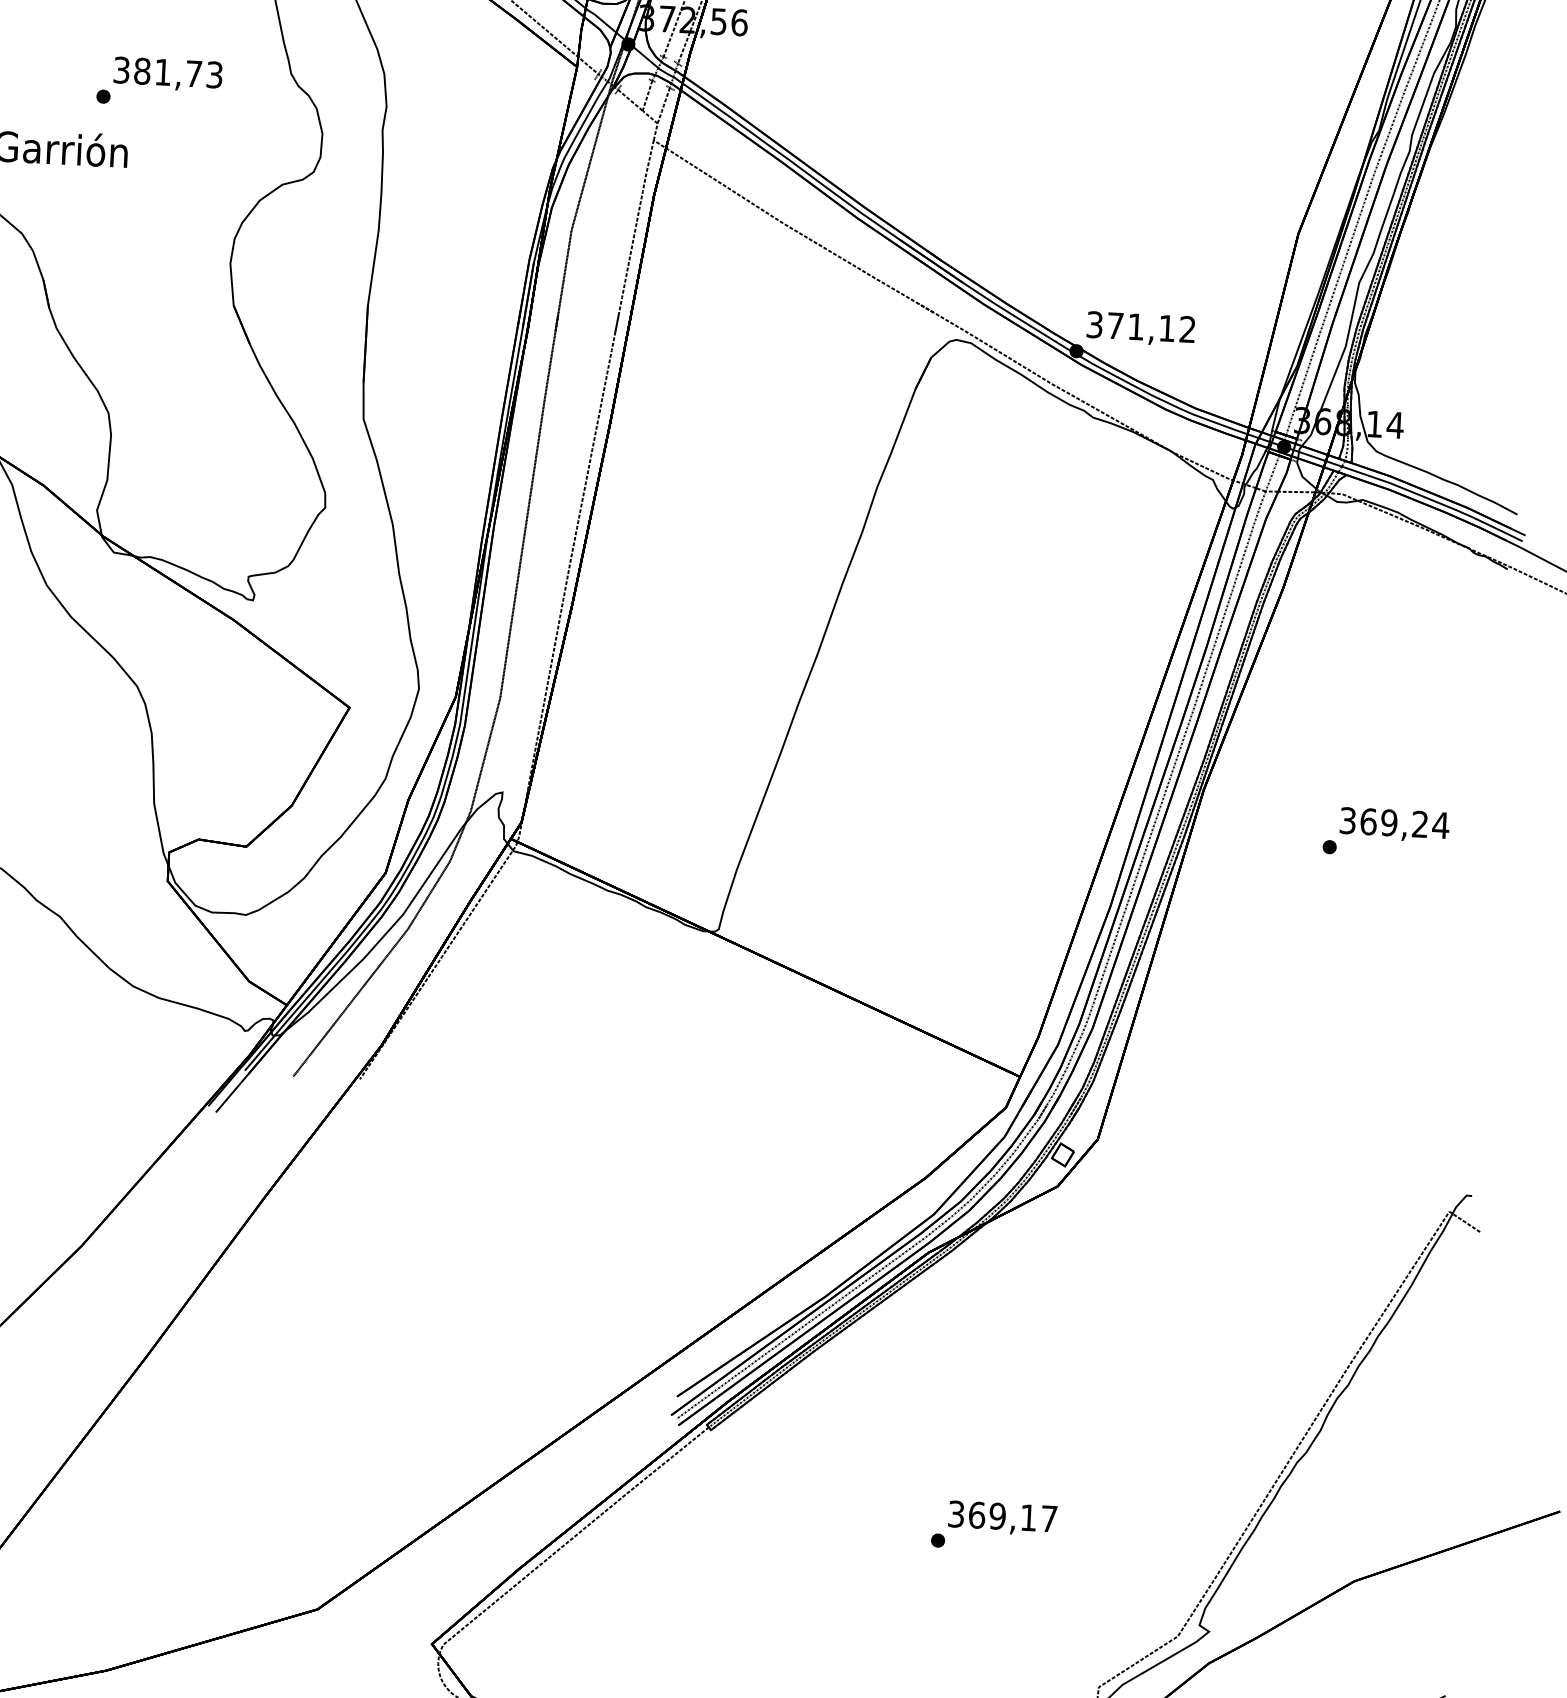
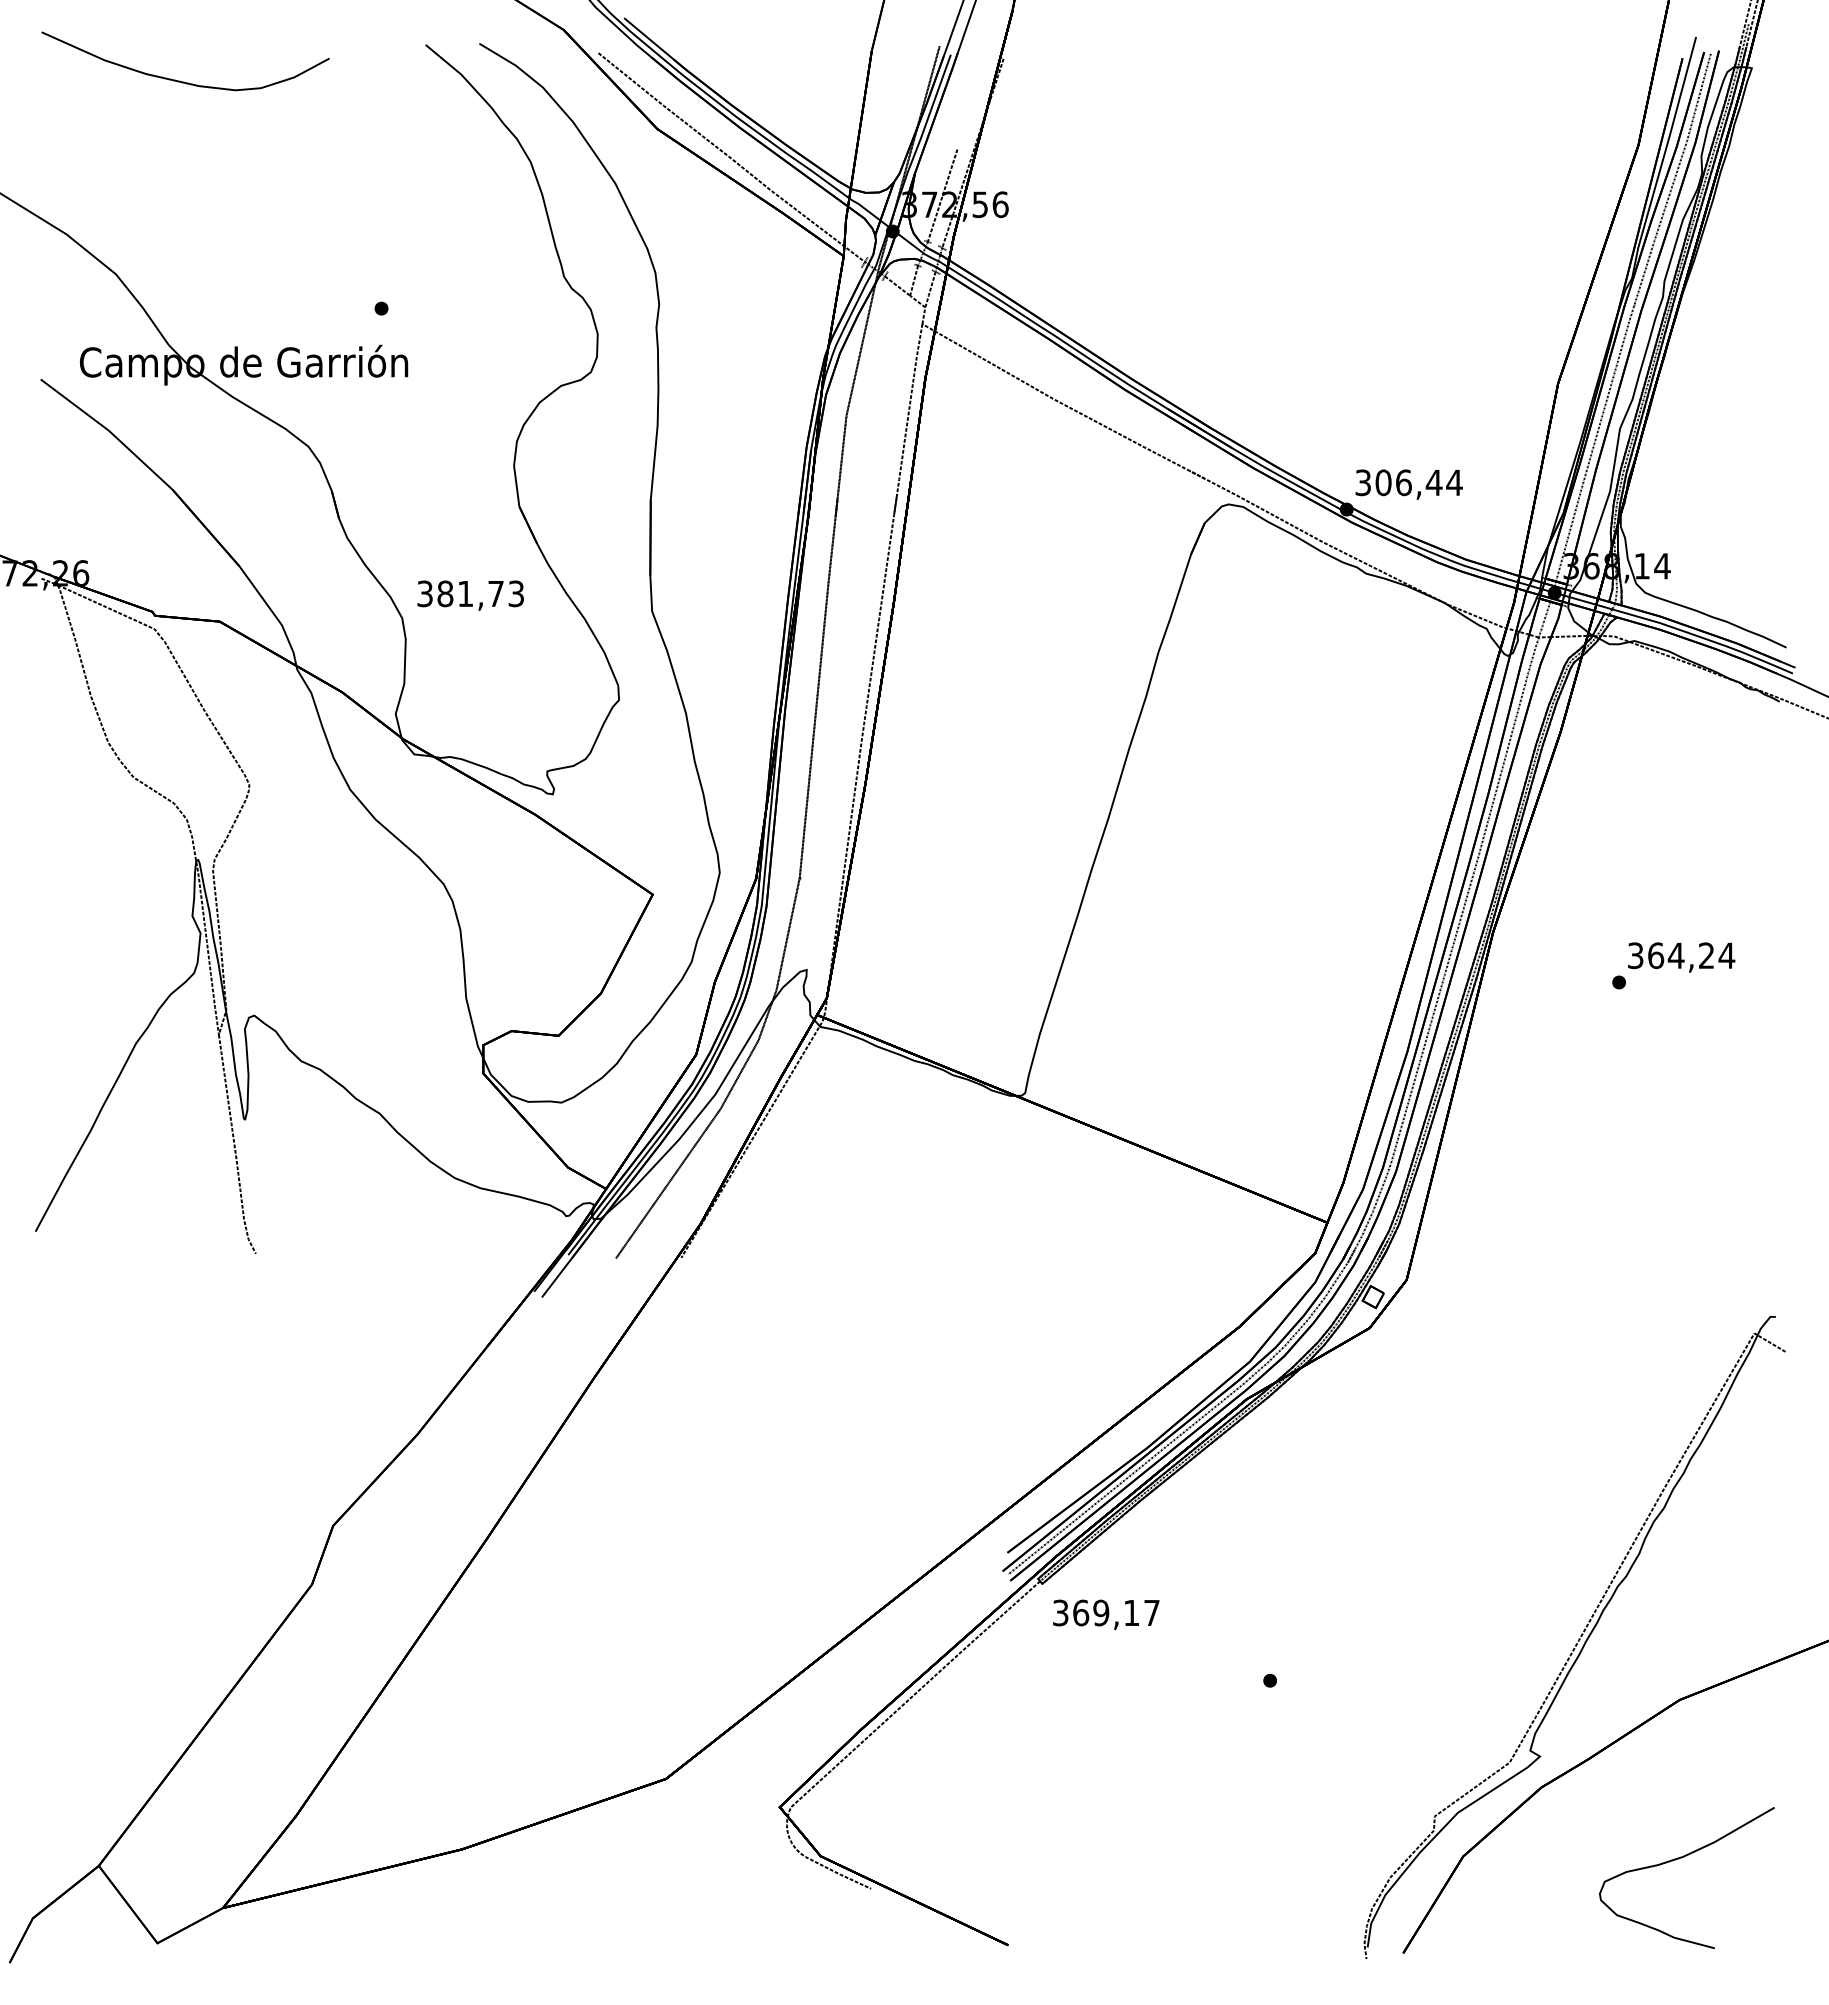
text: (167, 74) -> (470, 595), moved
text: (1151, 327) -> (1418, 482), 371,12 -> 306,44
text: (1388, 822) -> (1675, 955), 369,24 -> 364,24
text: (1002, 1518) -> (1106, 1614), moved

